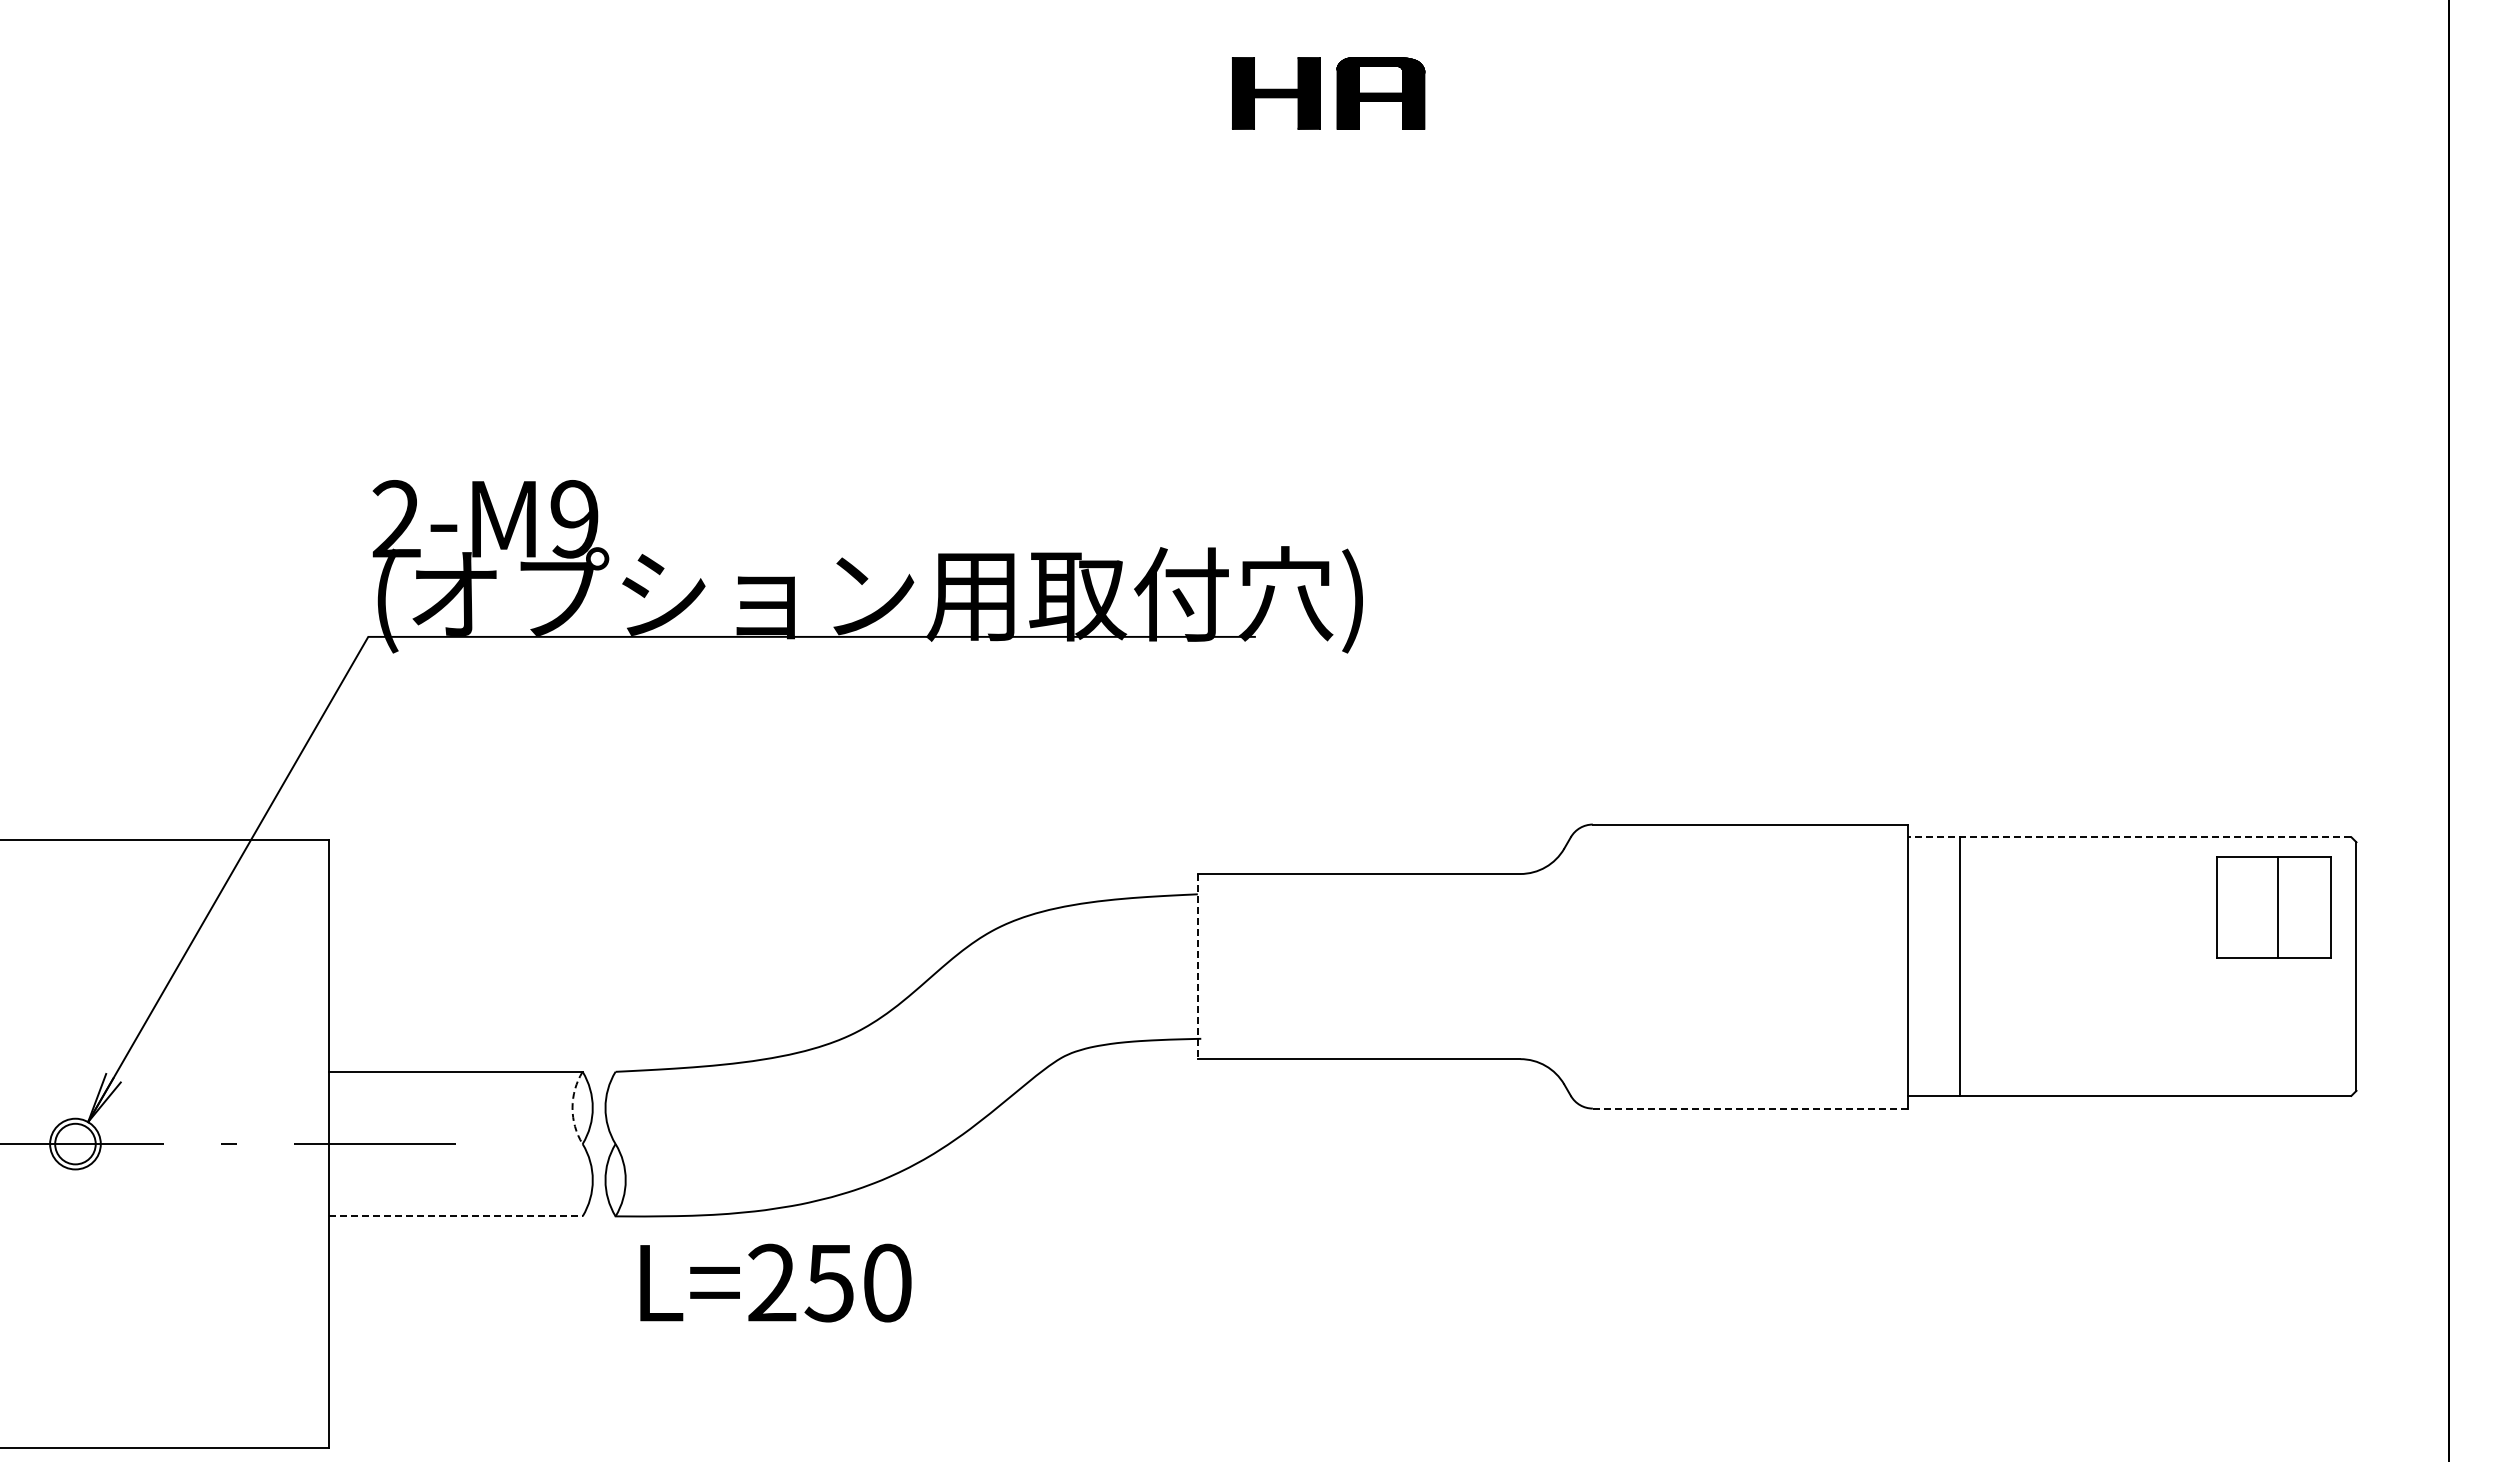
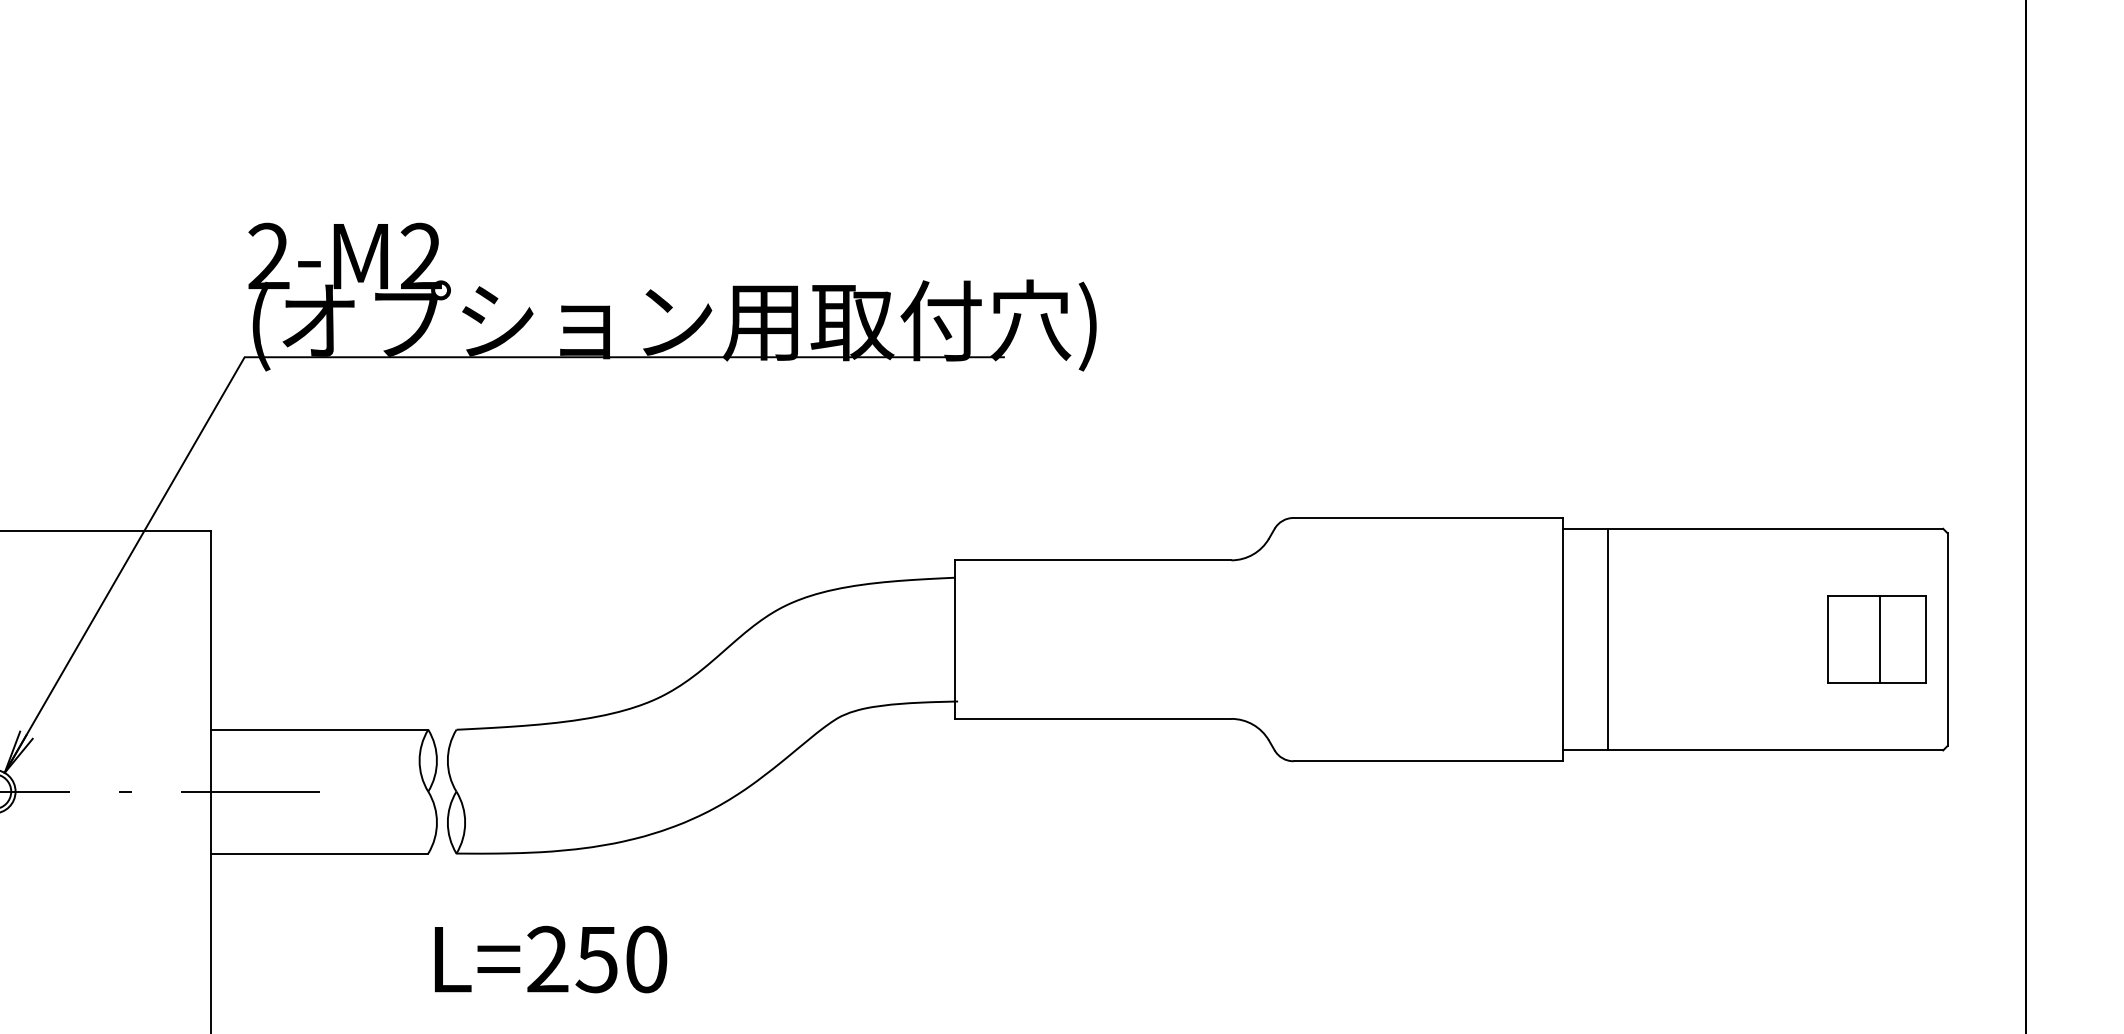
text: (574, 519) -> (421, 256), 2-M9 -> 2-M2
line: (2129, 837) -> (1753, 529), dashed -> solid
part: (2273, 907) -> (1876, 639), moved
line: (1197, 966) -> (954, 639), dashed -> solid
arc: (572, 1107) -> (419, 760), dashed -> solid
line: (1750, 1108) -> (1428, 761), dashed -> solid
line: (455, 1216) -> (319, 853), dashed -> solid
text: (775, 1282) -> (550, 959), moved

